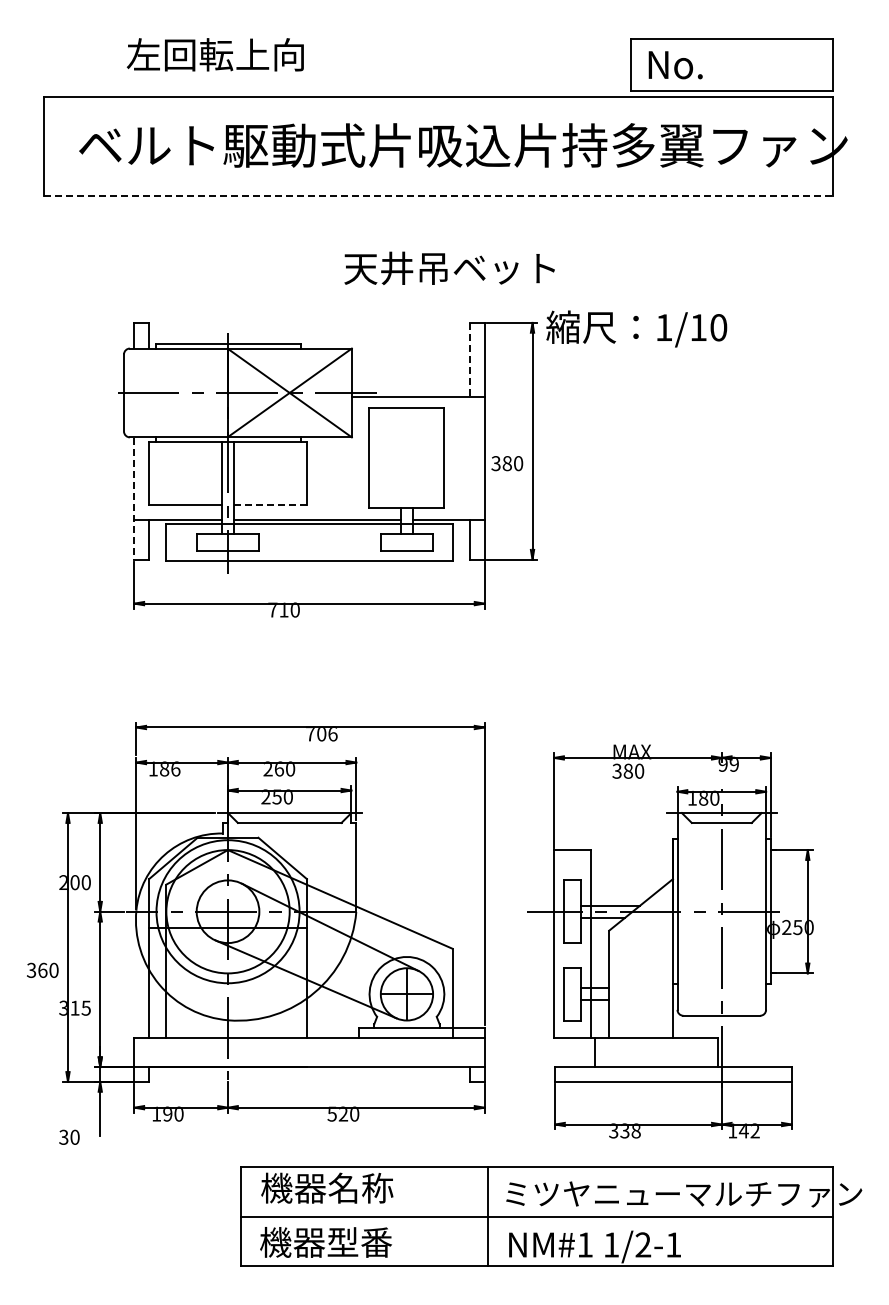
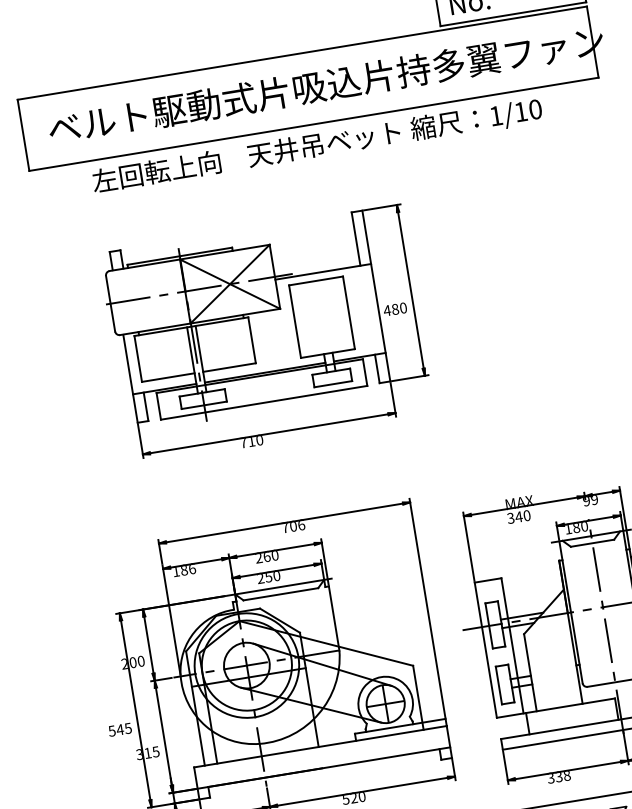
text: (214, 54) -> (155, 171), moved
line: (438, 195) -> (314, 124), dashed -> solid
text: (449, 267) -> (323, 143), moved
text: (636, 328) -> (476, 119), moved
line: (469, 359) -> (355, 238), dashed -> solid
text: (496, 463) -> (387, 310), 380 -> 480
line: (134, 498) -> (130, 378), dashed -> solid
line: (270, 505) -> (229, 367), dashed -> solid
text: (628, 770) -> (519, 516), 380 -> 340
text: (42, 969) -> (119, 729), 360 -> 545

